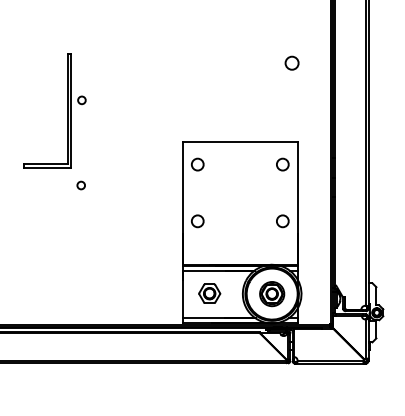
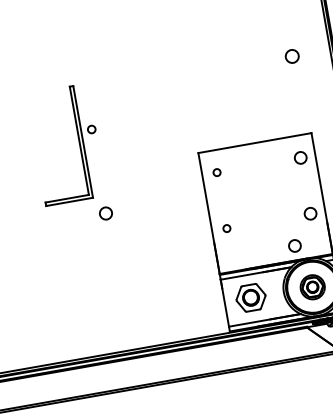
circle: (197, 164) -> (216, 172), size x0.6
circle: (80, 185) -> (105, 213), size x1.6
circle: (197, 221) -> (226, 228), size x0.6
circle: (261, 250) -> (294, 246), added
part: (209, 293) -> (250, 297), size x1.4

